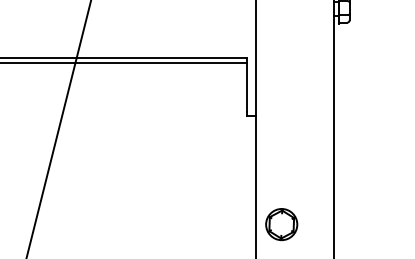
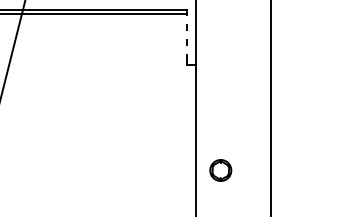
line: (246, 87) -> (186, 38), solid -> dashed
part: (281, 224) -> (220, 170), size x0.7

